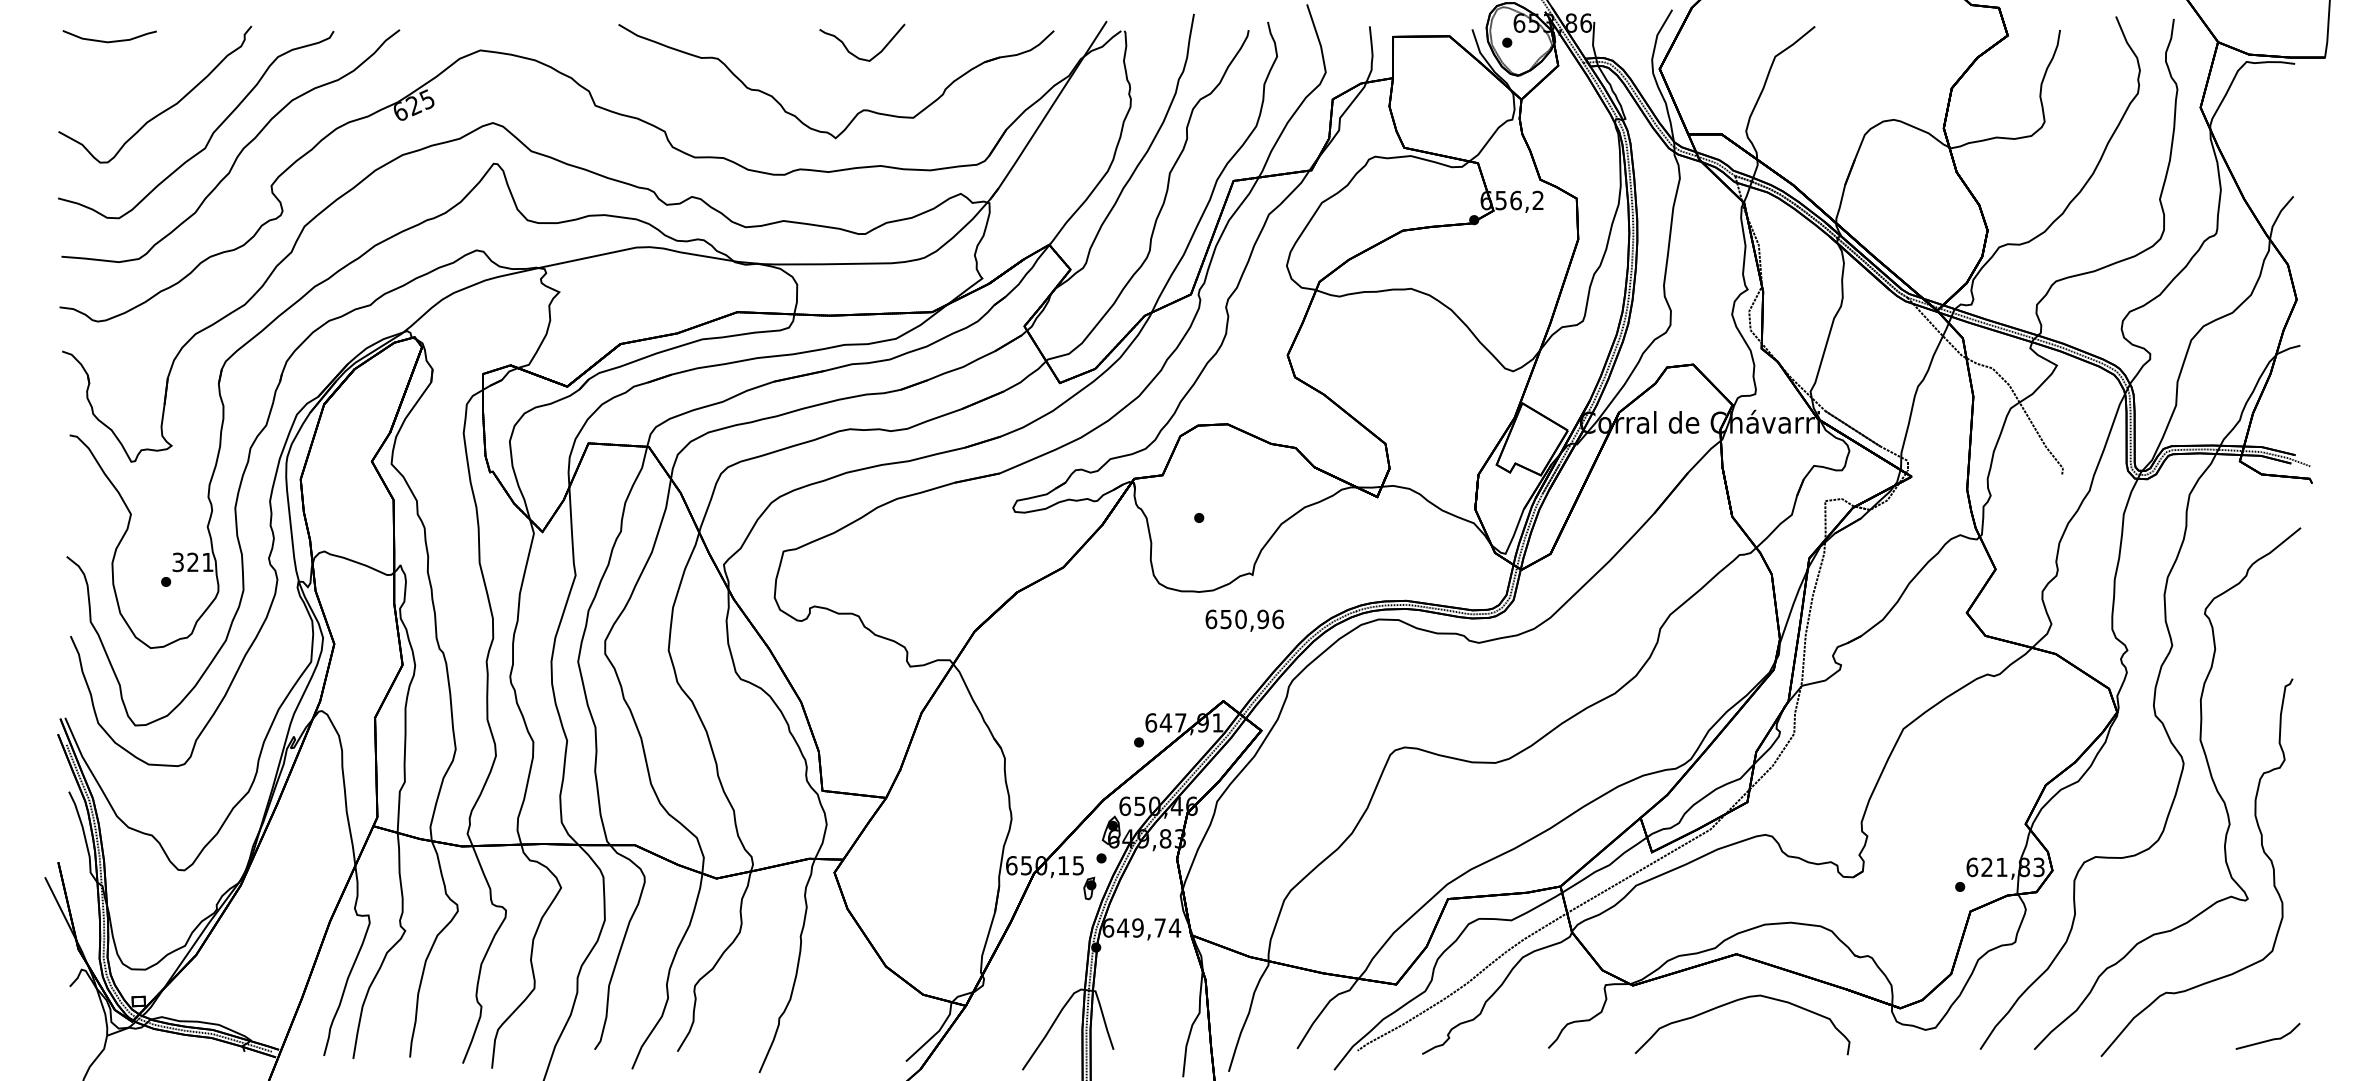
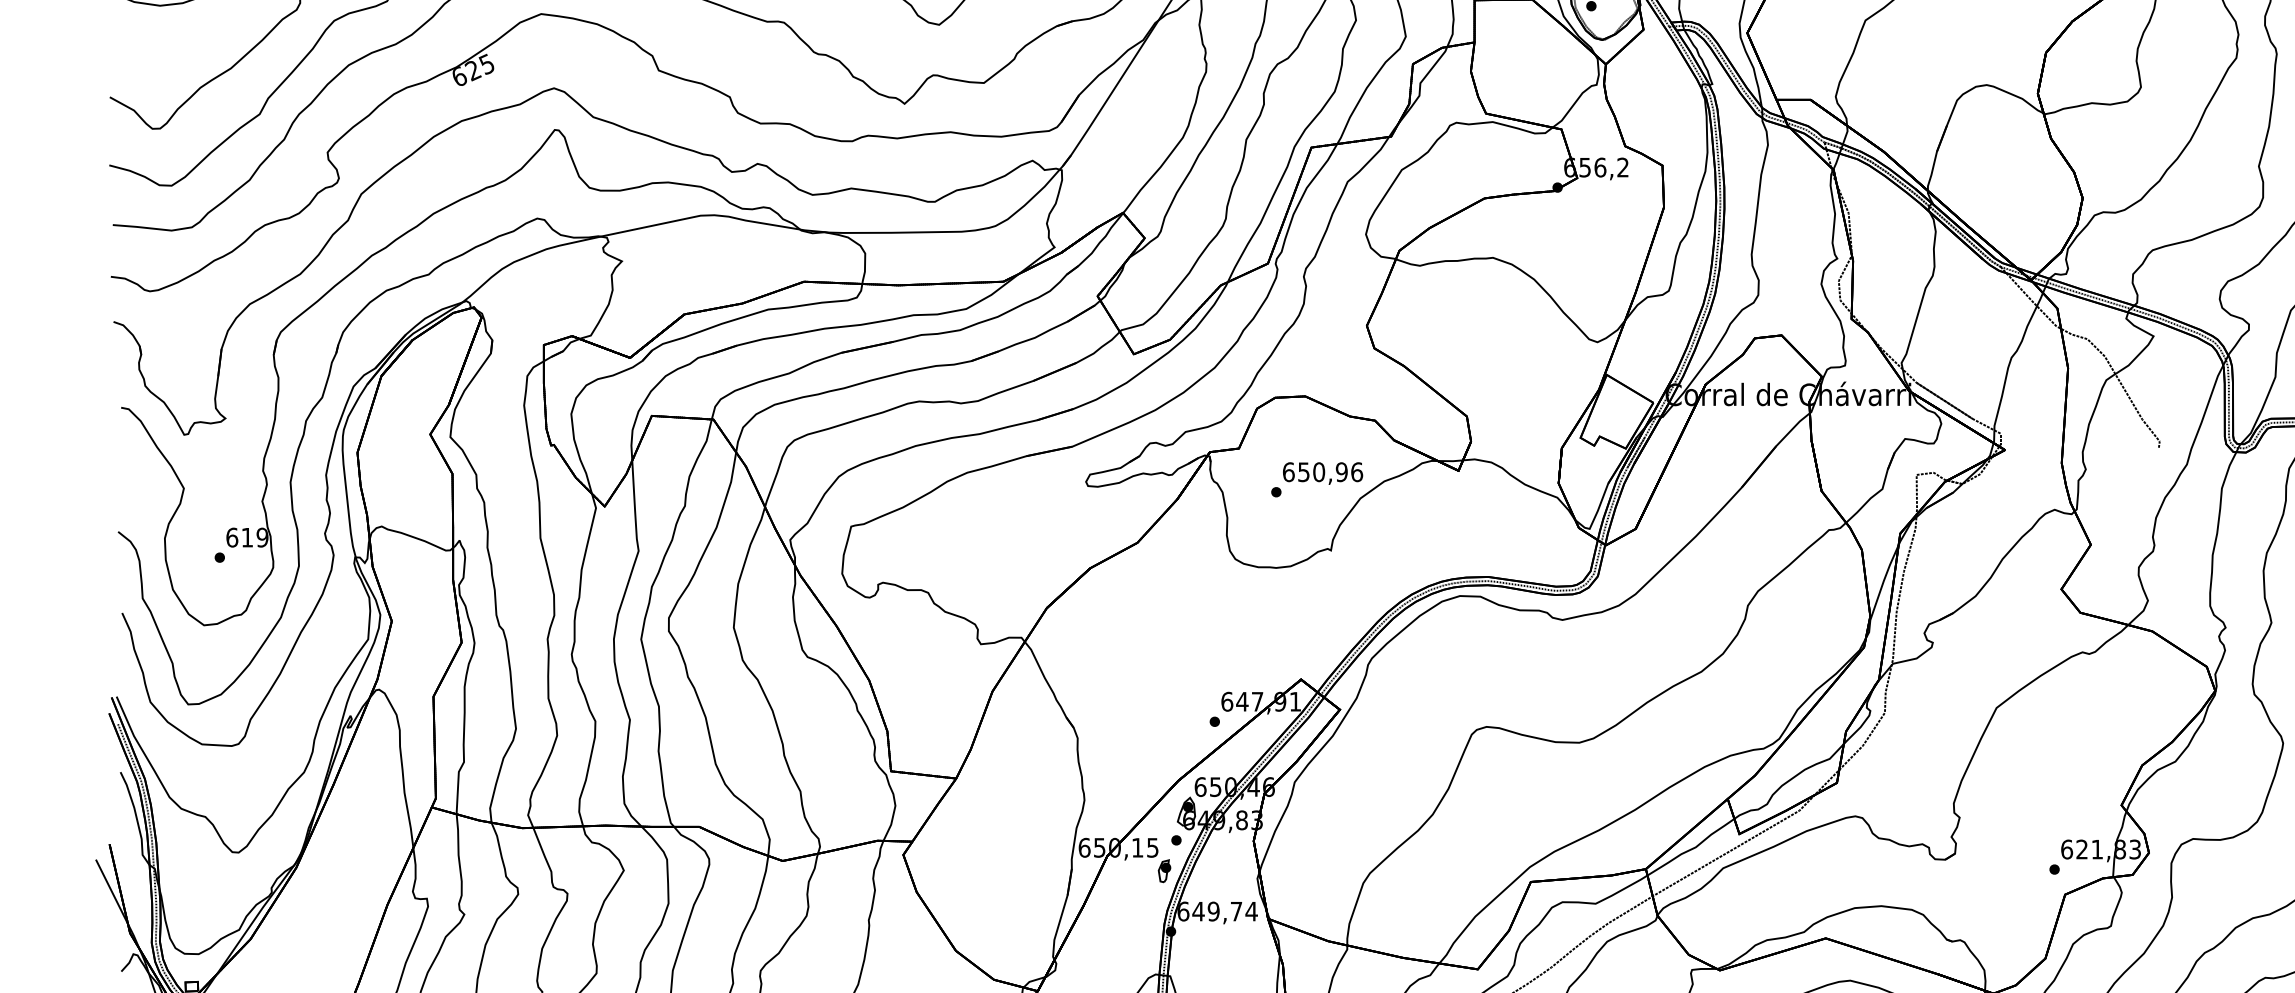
text: (192, 562) -> (246, 537), 321 -> 619
text: (1244, 620) -> (1322, 473), moved

